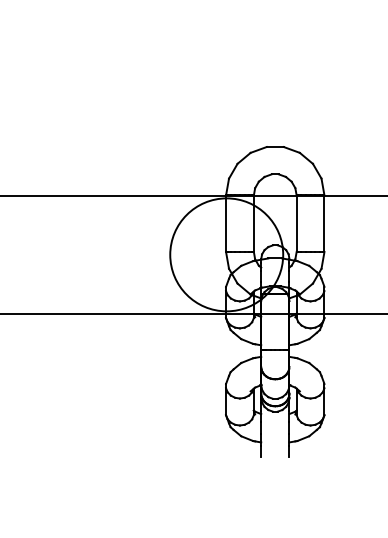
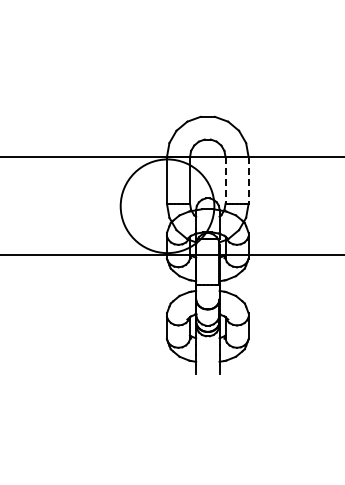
line: (296, 223) -> (225, 180), solid -> dashed
line: (324, 223) -> (248, 180), solid -> dashed

